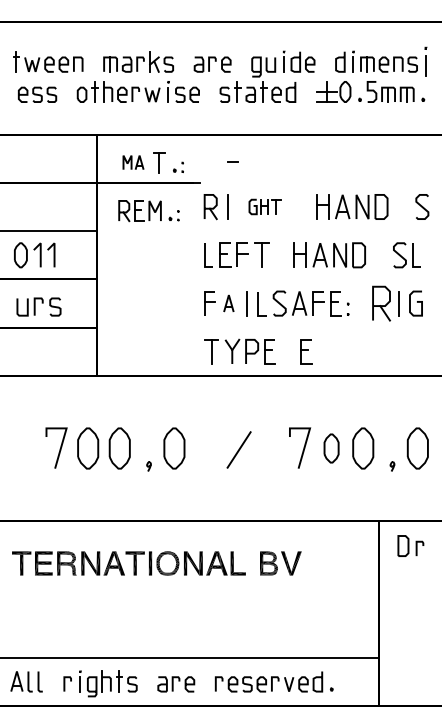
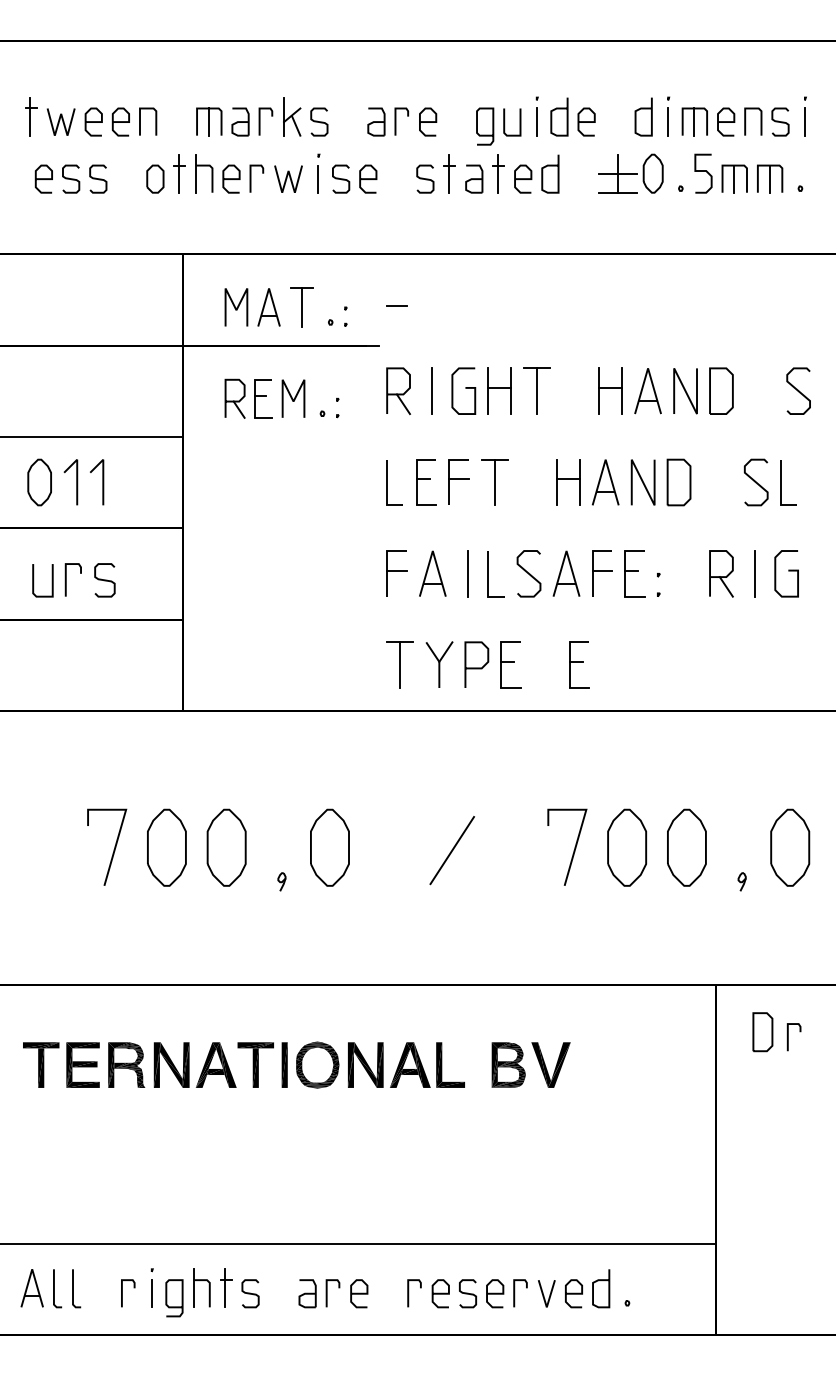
part: (425, 61) -> (804, 116), size x0.71
line: (232, 161) -> (396, 305), moved
part: (133, 162) -> (252, 307), size x1.43
part: (264, 206) -> (500, 390), size x1.67
part: (228, 303) -> (432, 573), size x1.43
part: (381, 303) -> (721, 573), size x0.71
part: (331, 448) -> (626, 847), size x1.43

